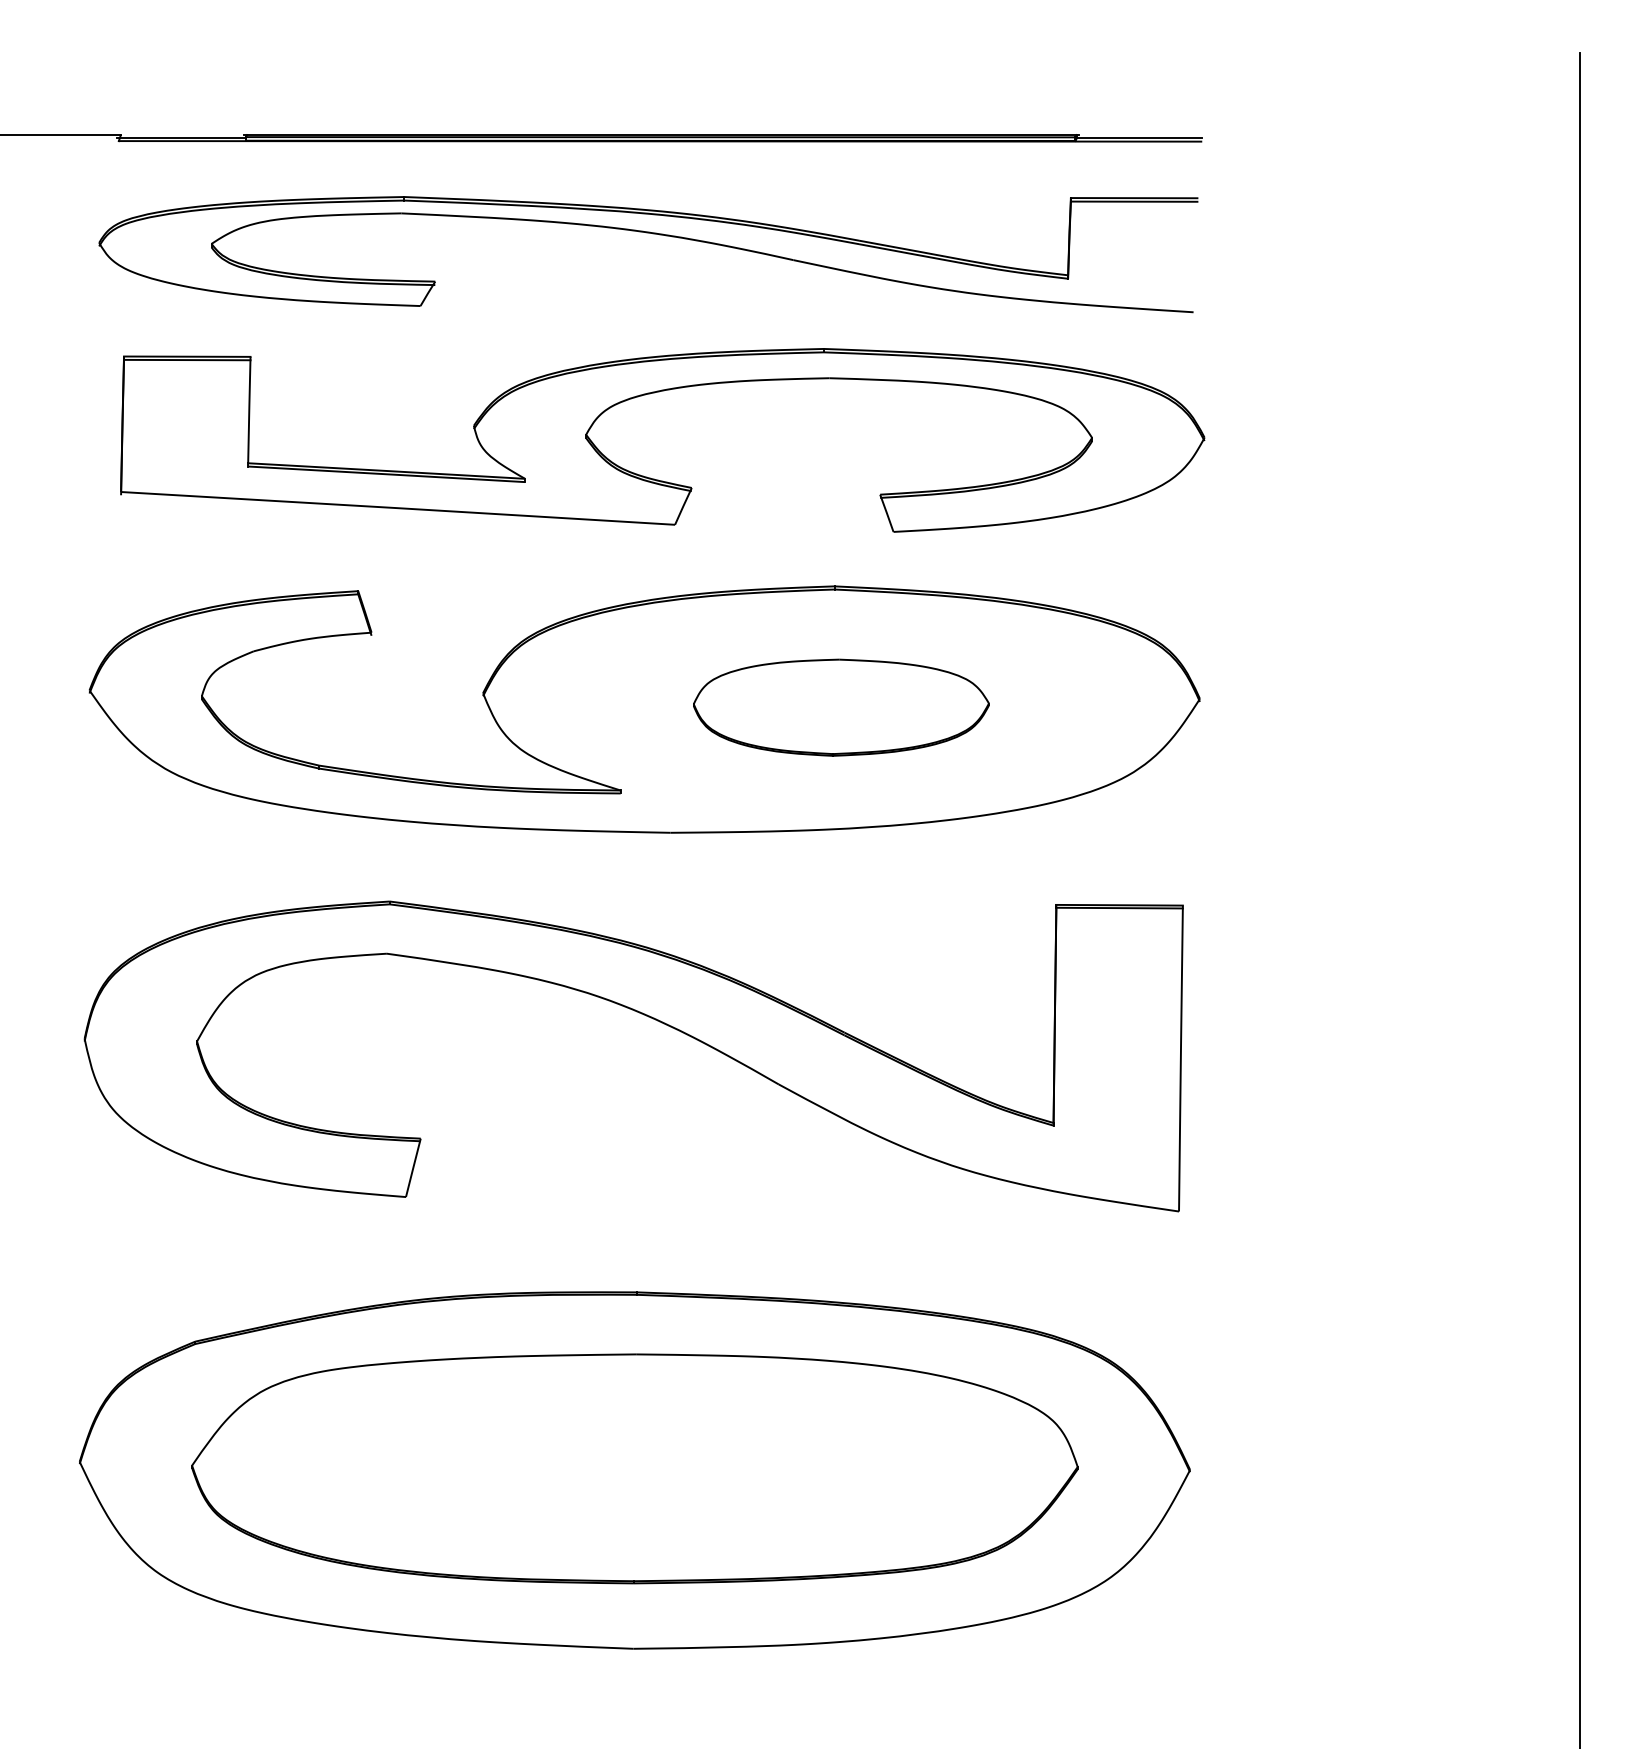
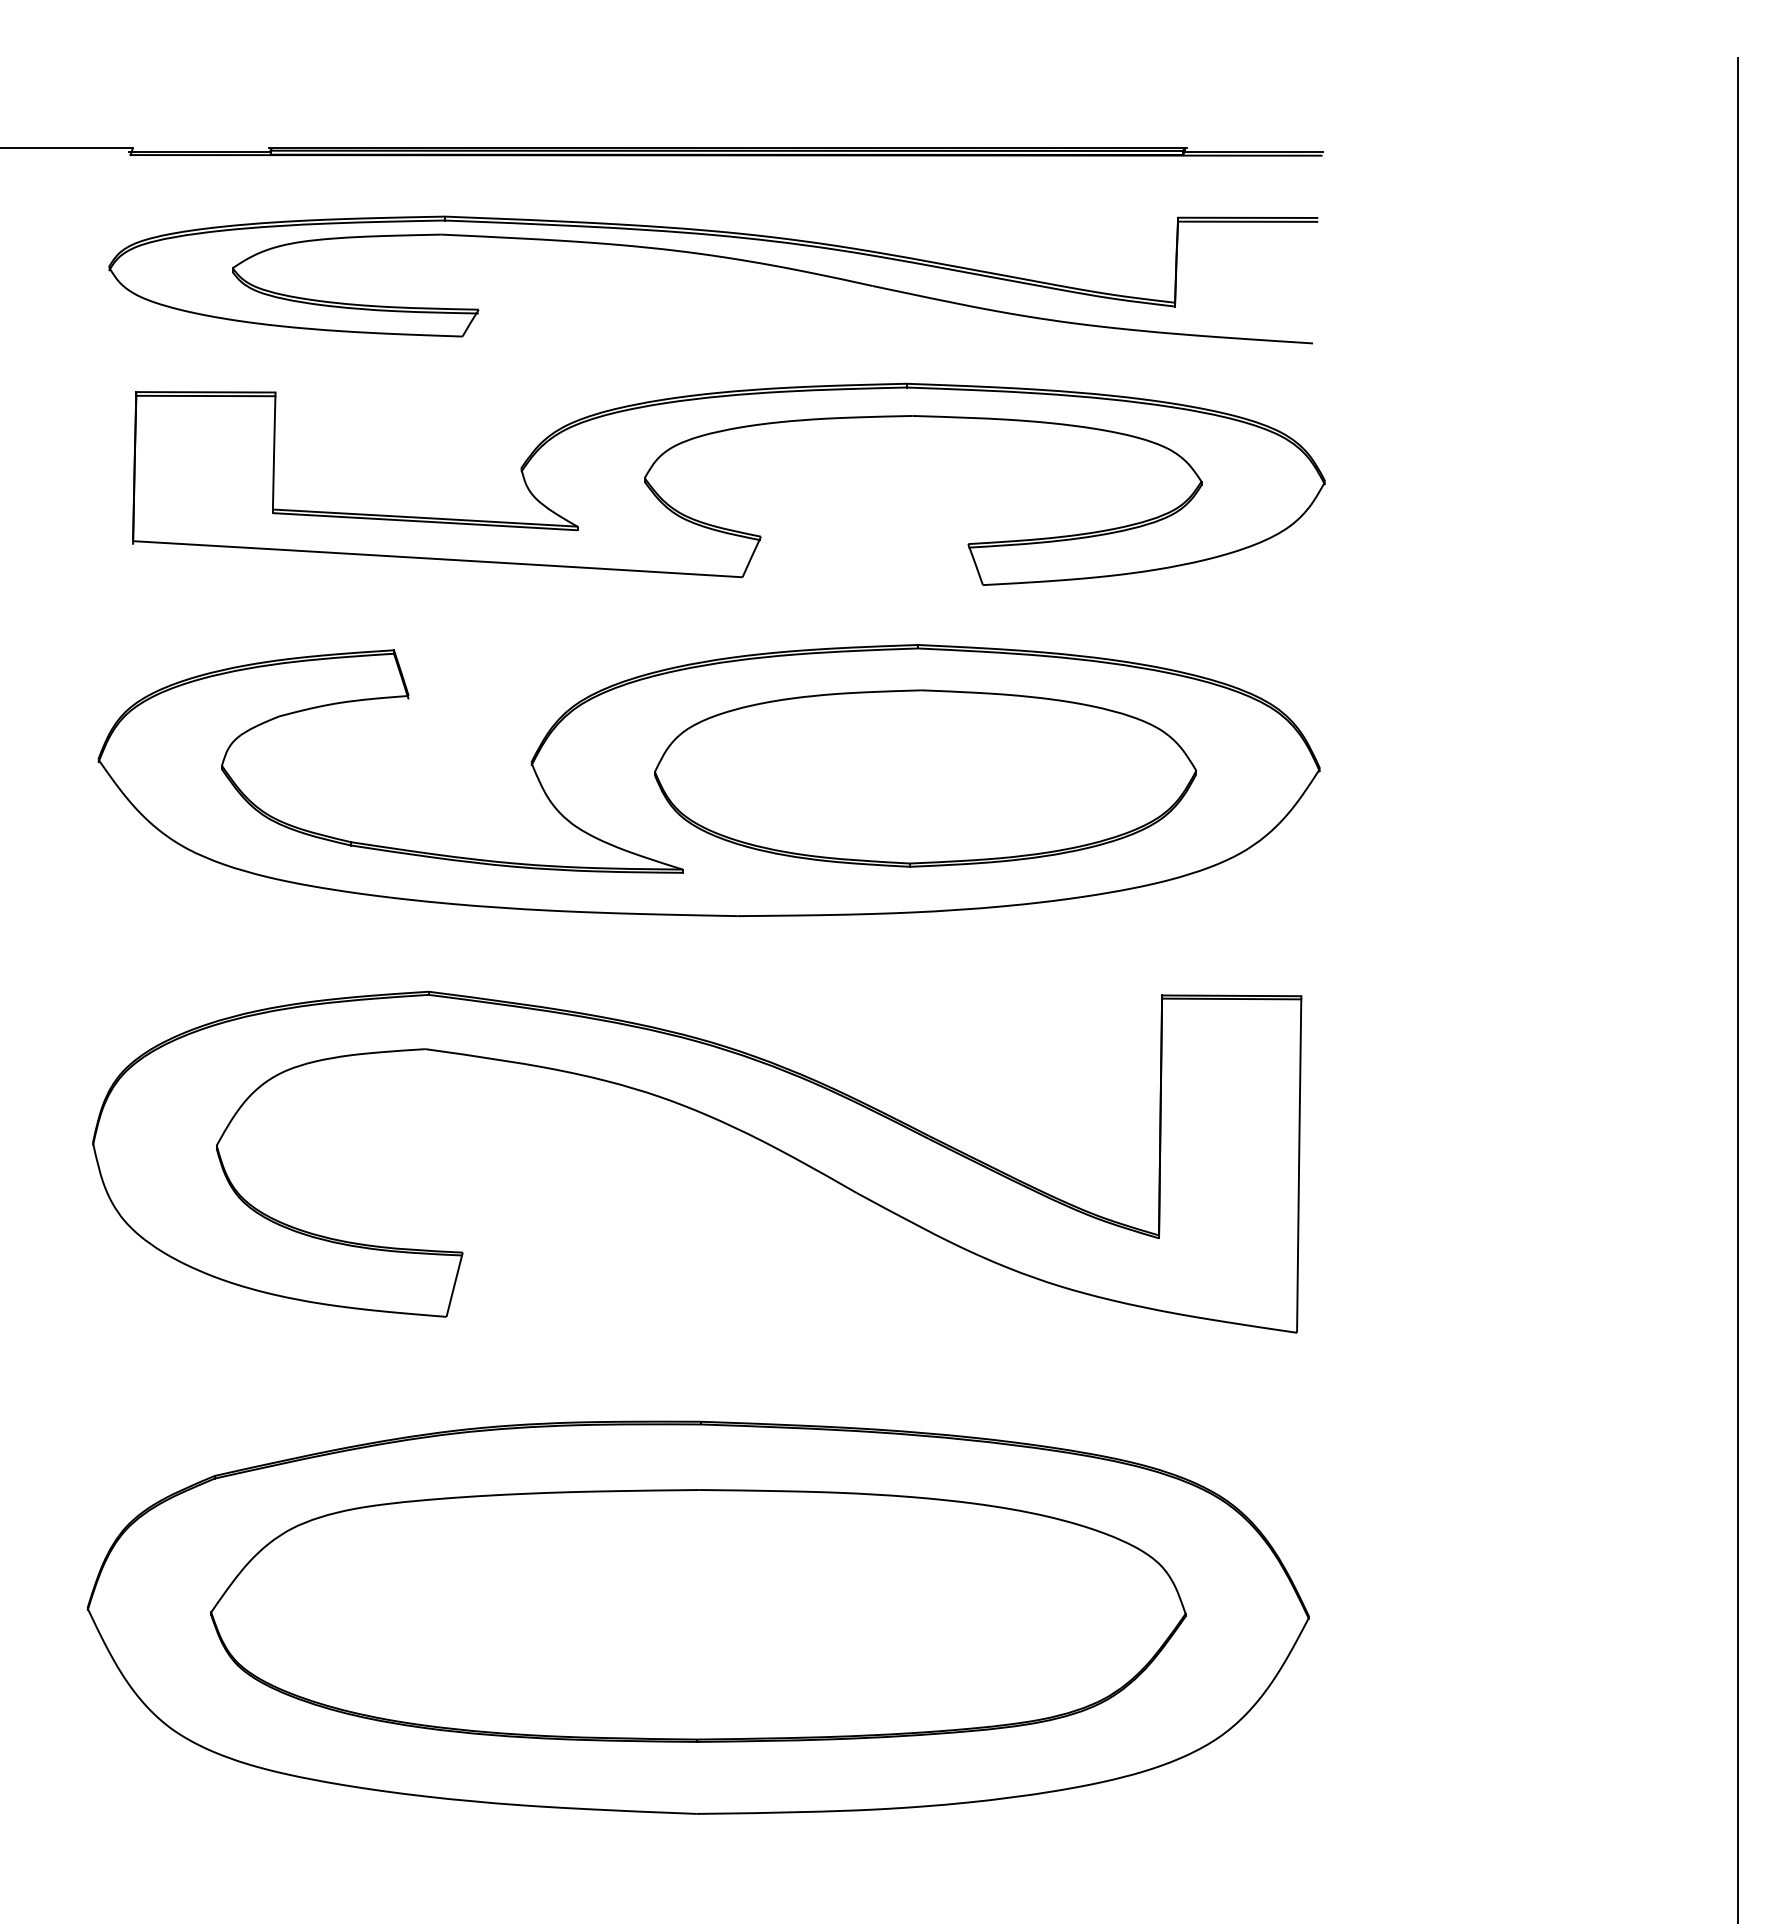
part: (841, 707) -> (925, 778), size x1.67

